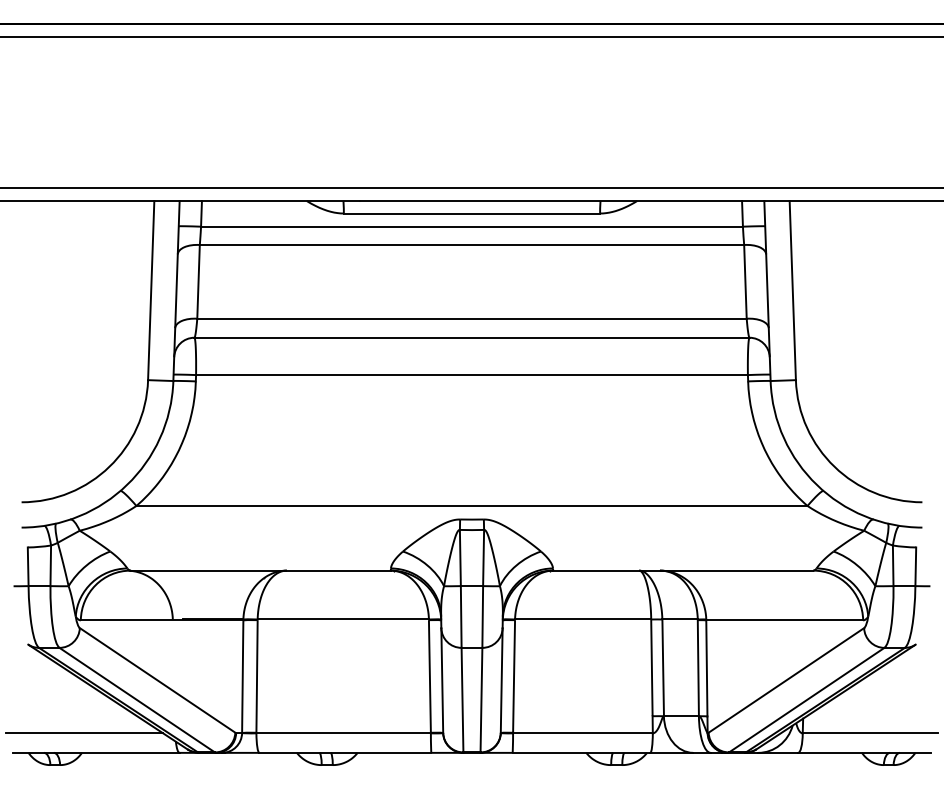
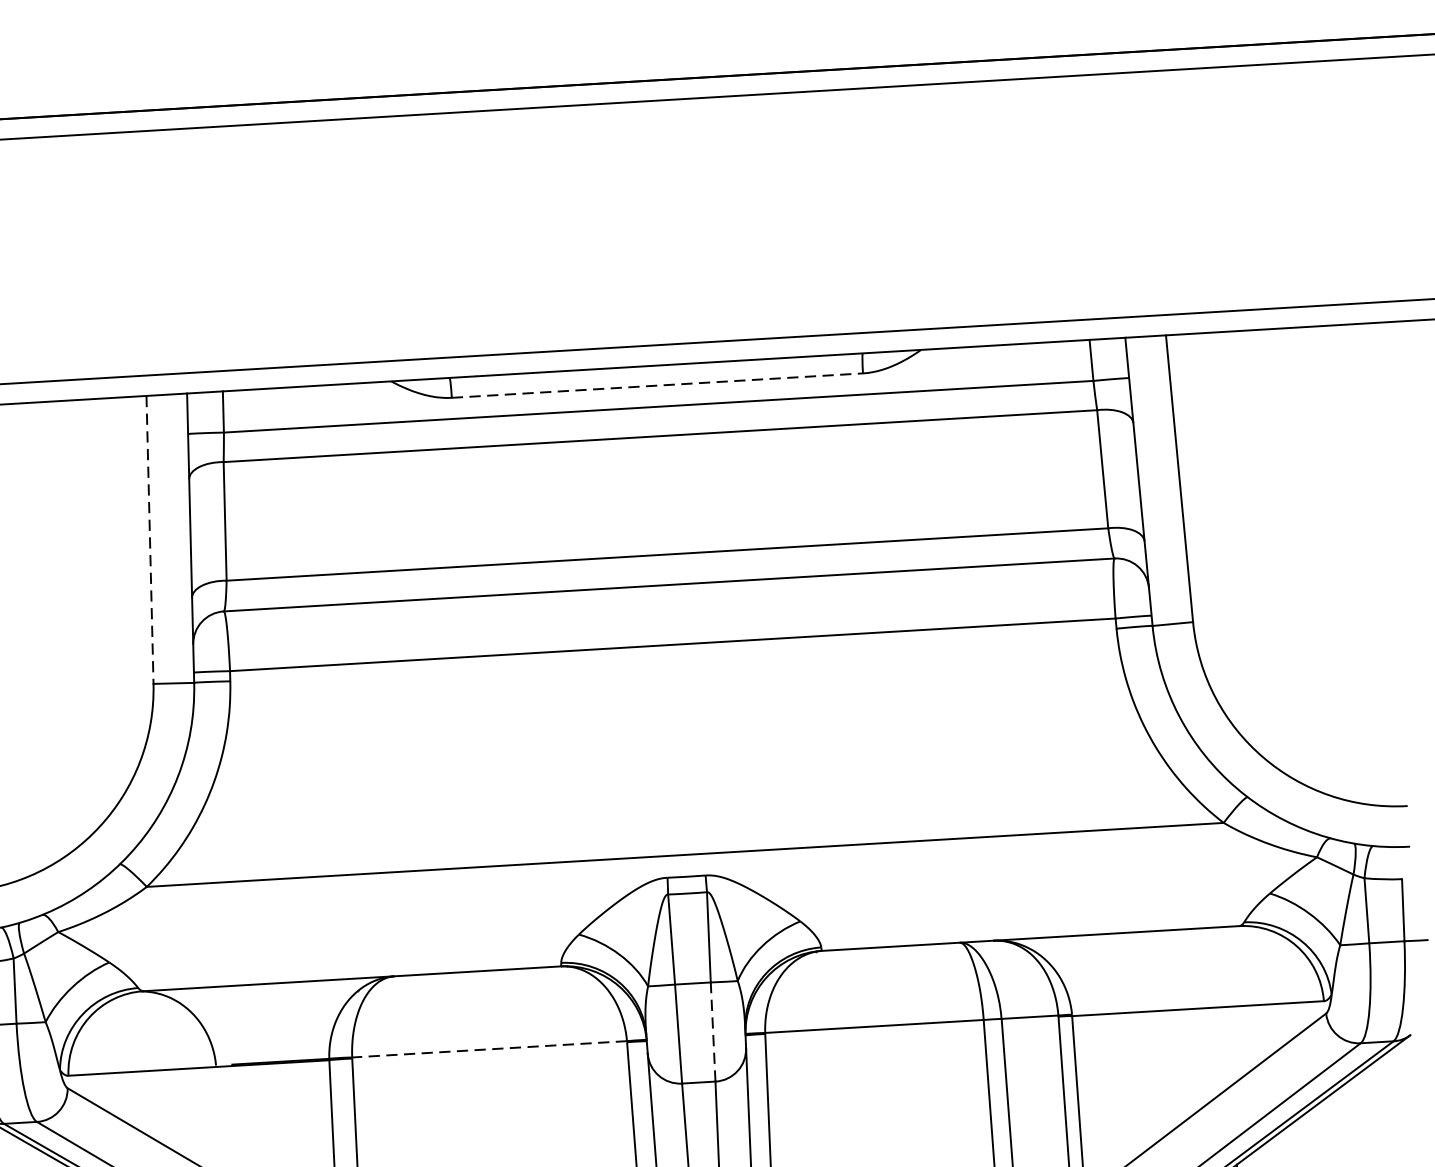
line: (472, 213) -> (658, 385), solid -> dashed
line: (151, 290) -> (150, 539), solid -> dashed
line: (482, 616) -> (712, 1031), solid -> dashed
line: (343, 619) -> (489, 1049), solid -> dashed

